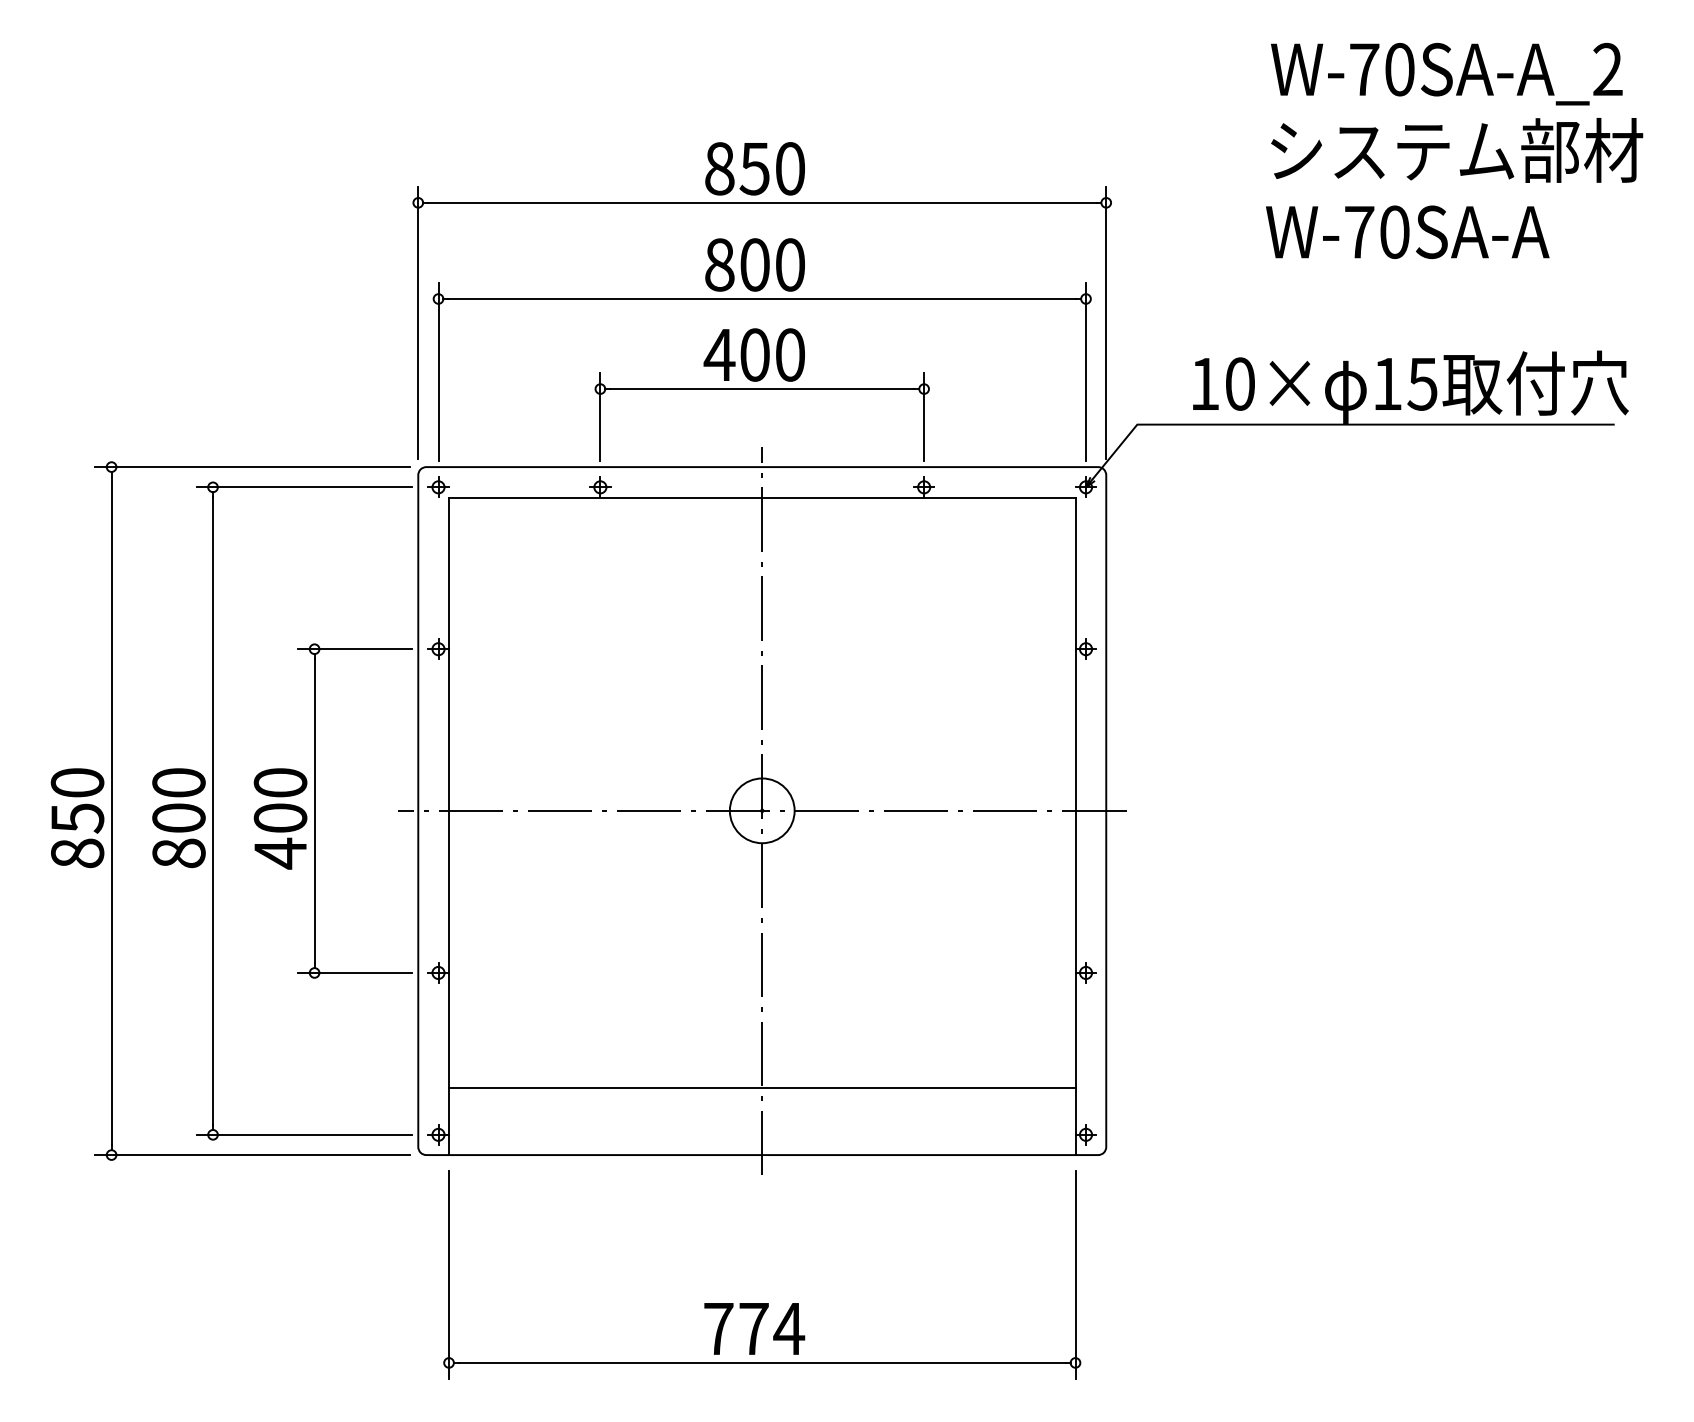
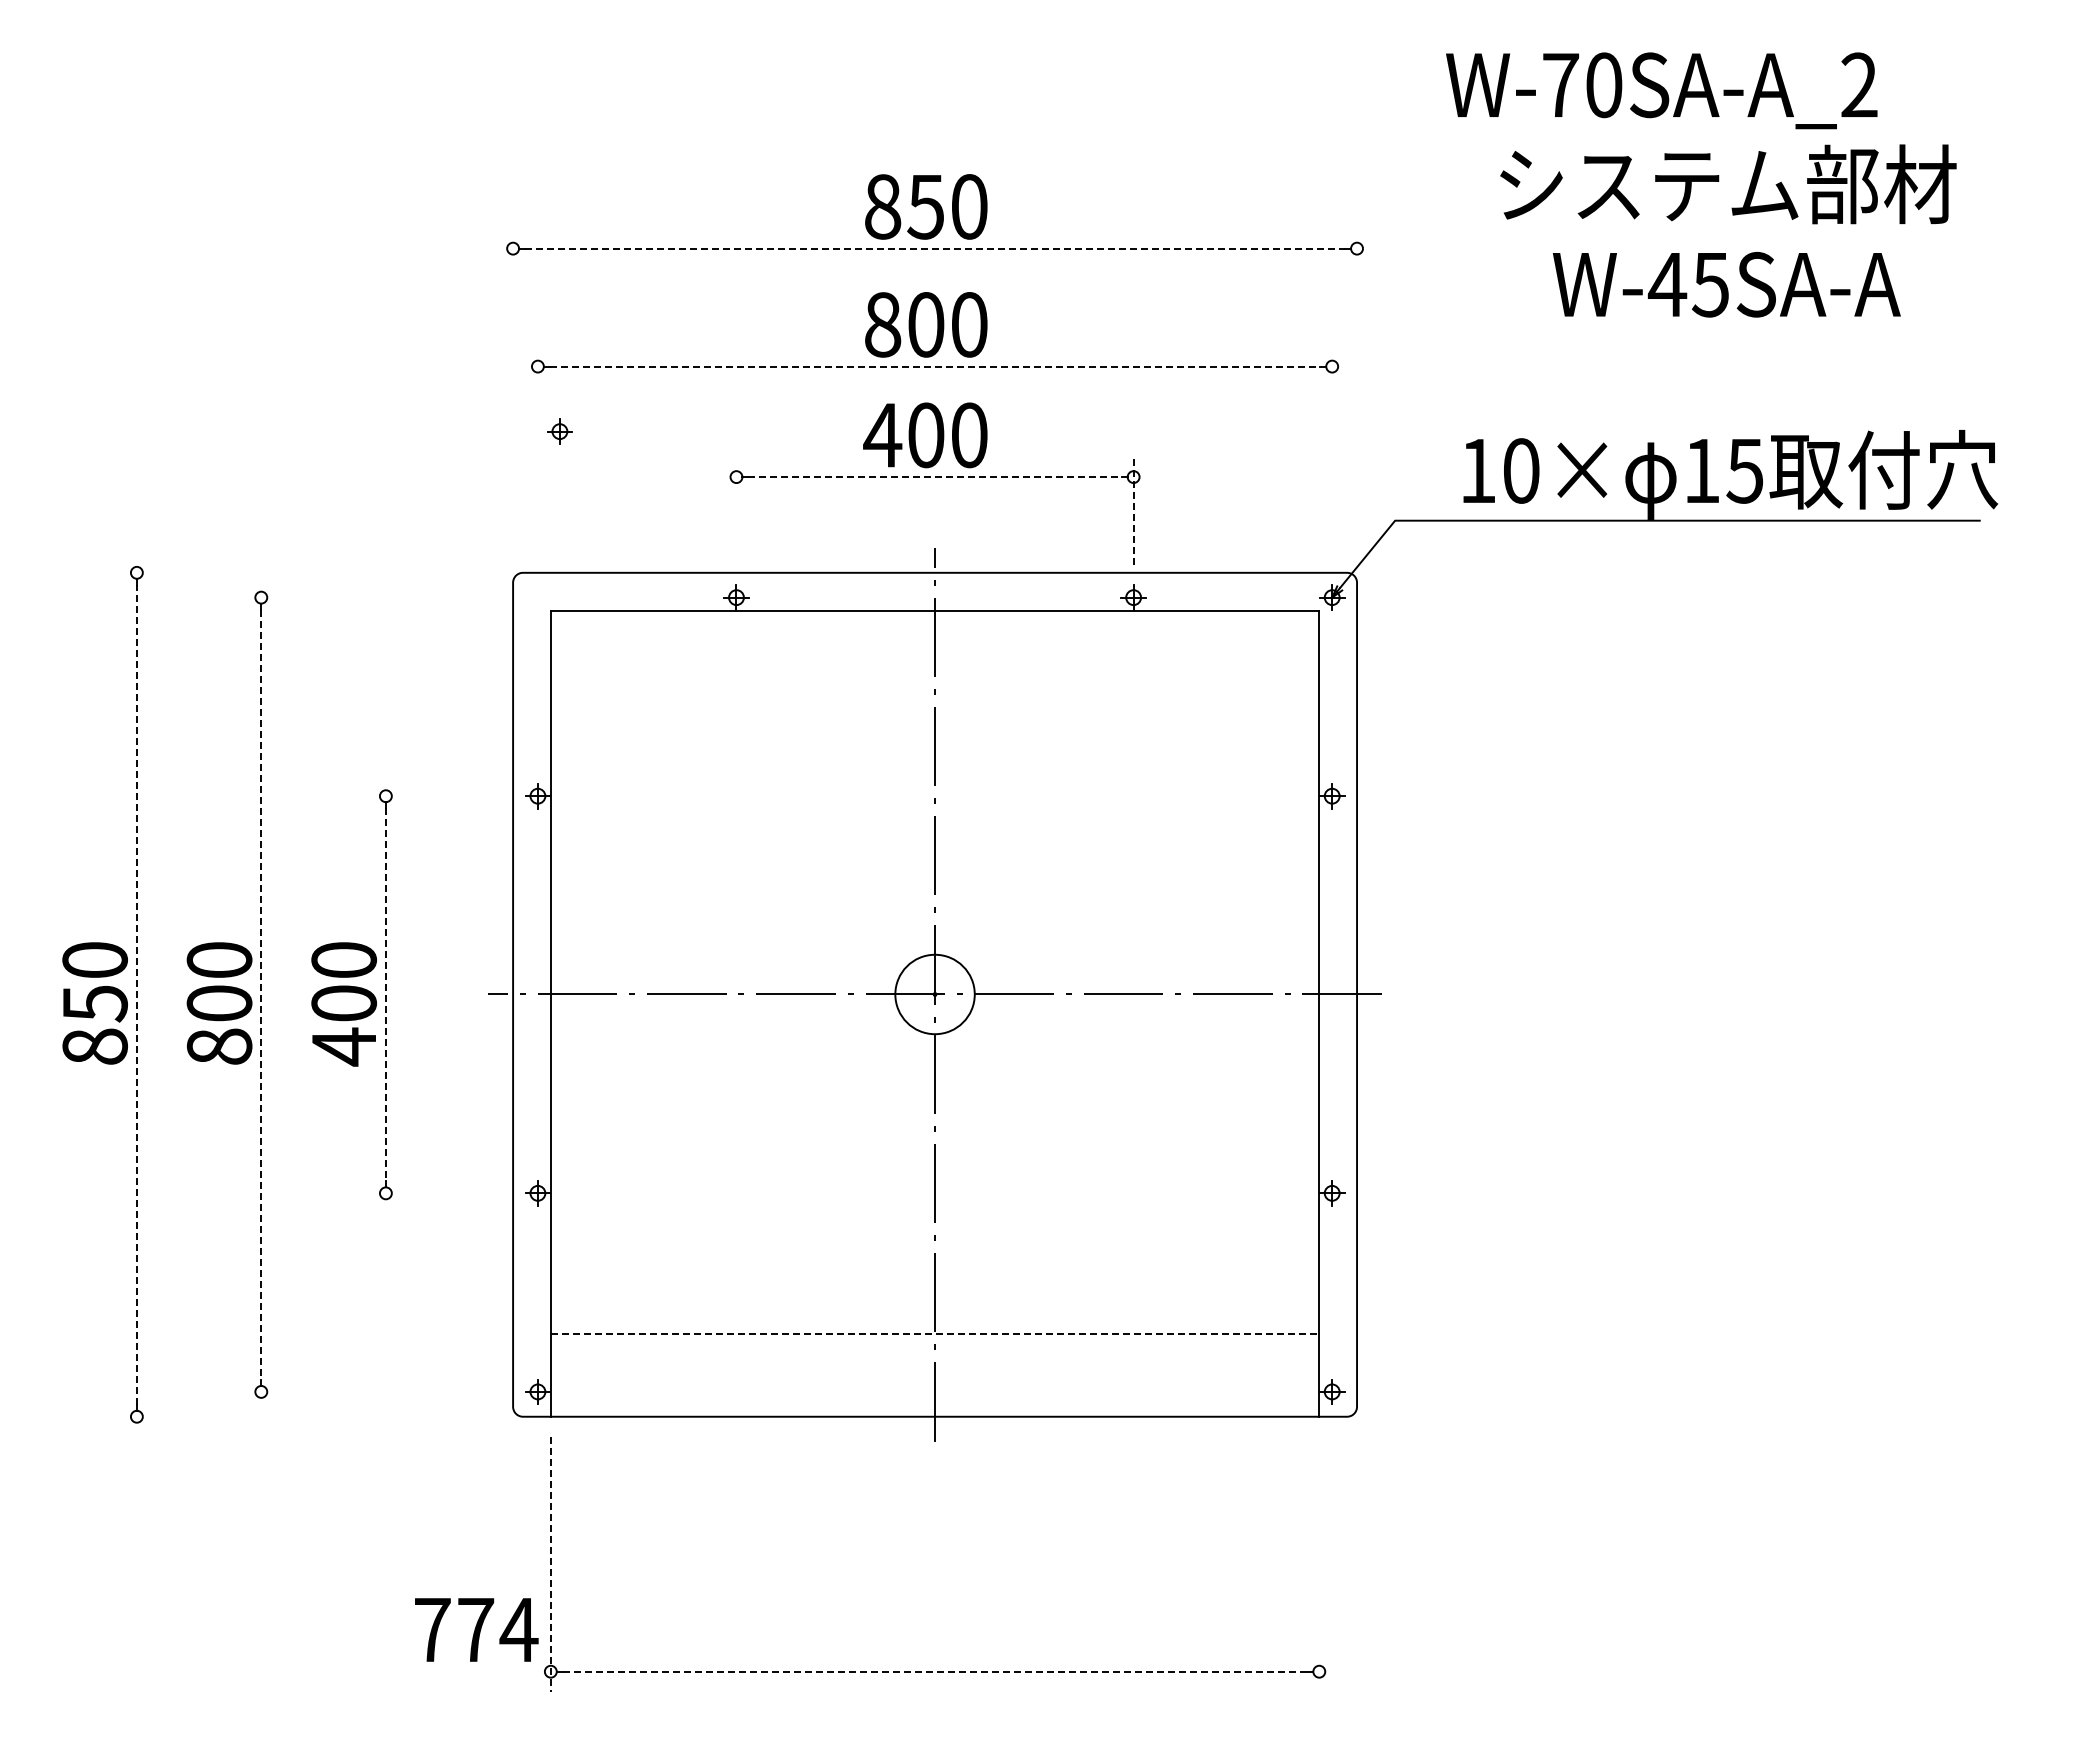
text: (1446, 73) -> (1661, 90), moved
text: (1457, 150) -> (1728, 184), moved
line: (762, 202) -> (935, 248), solid -> dashed
text: (1376, 232) -> (1688, 284), W-70SA-A -> W-45SA-A
line: (762, 298) -> (935, 366), solid -> dashed
line: (418, 322) -> (513, 395), removed
line: (1106, 322) -> (1357, 395), removed
line: (438, 371) -> (537, 455), removed
line: (1086, 371) -> (1332, 455), removed
line: (762, 389) -> (935, 477), solid -> dashed
line: (924, 416) -> (1133, 510), solid -> dashed
line: (600, 417) -> (736, 511), removed
line: (253, 466) -> (310, 572), removed
line: (304, 487) -> (373, 597), removed
part: (438, 487) -> (559, 431), moved
line: (355, 649) -> (435, 796), removed
line: (111, 810) -> (136, 994), solid -> dashed
line: (314, 810) -> (385, 994), solid -> dashed
line: (213, 811) -> (261, 995), solid -> dashed
line: (355, 973) -> (435, 1193), removed
line: (762, 1088) -> (935, 1334), solid -> dashed
line: (304, 1134) -> (373, 1391), removed
line: (253, 1154) -> (310, 1416), removed
line: (1075, 1274) -> (1319, 1563), removed
line: (448, 1275) -> (550, 1564), solid -> dashed
text: (754, 1328) -> (476, 1629), moved
line: (762, 1362) -> (935, 1671), solid -> dashed

